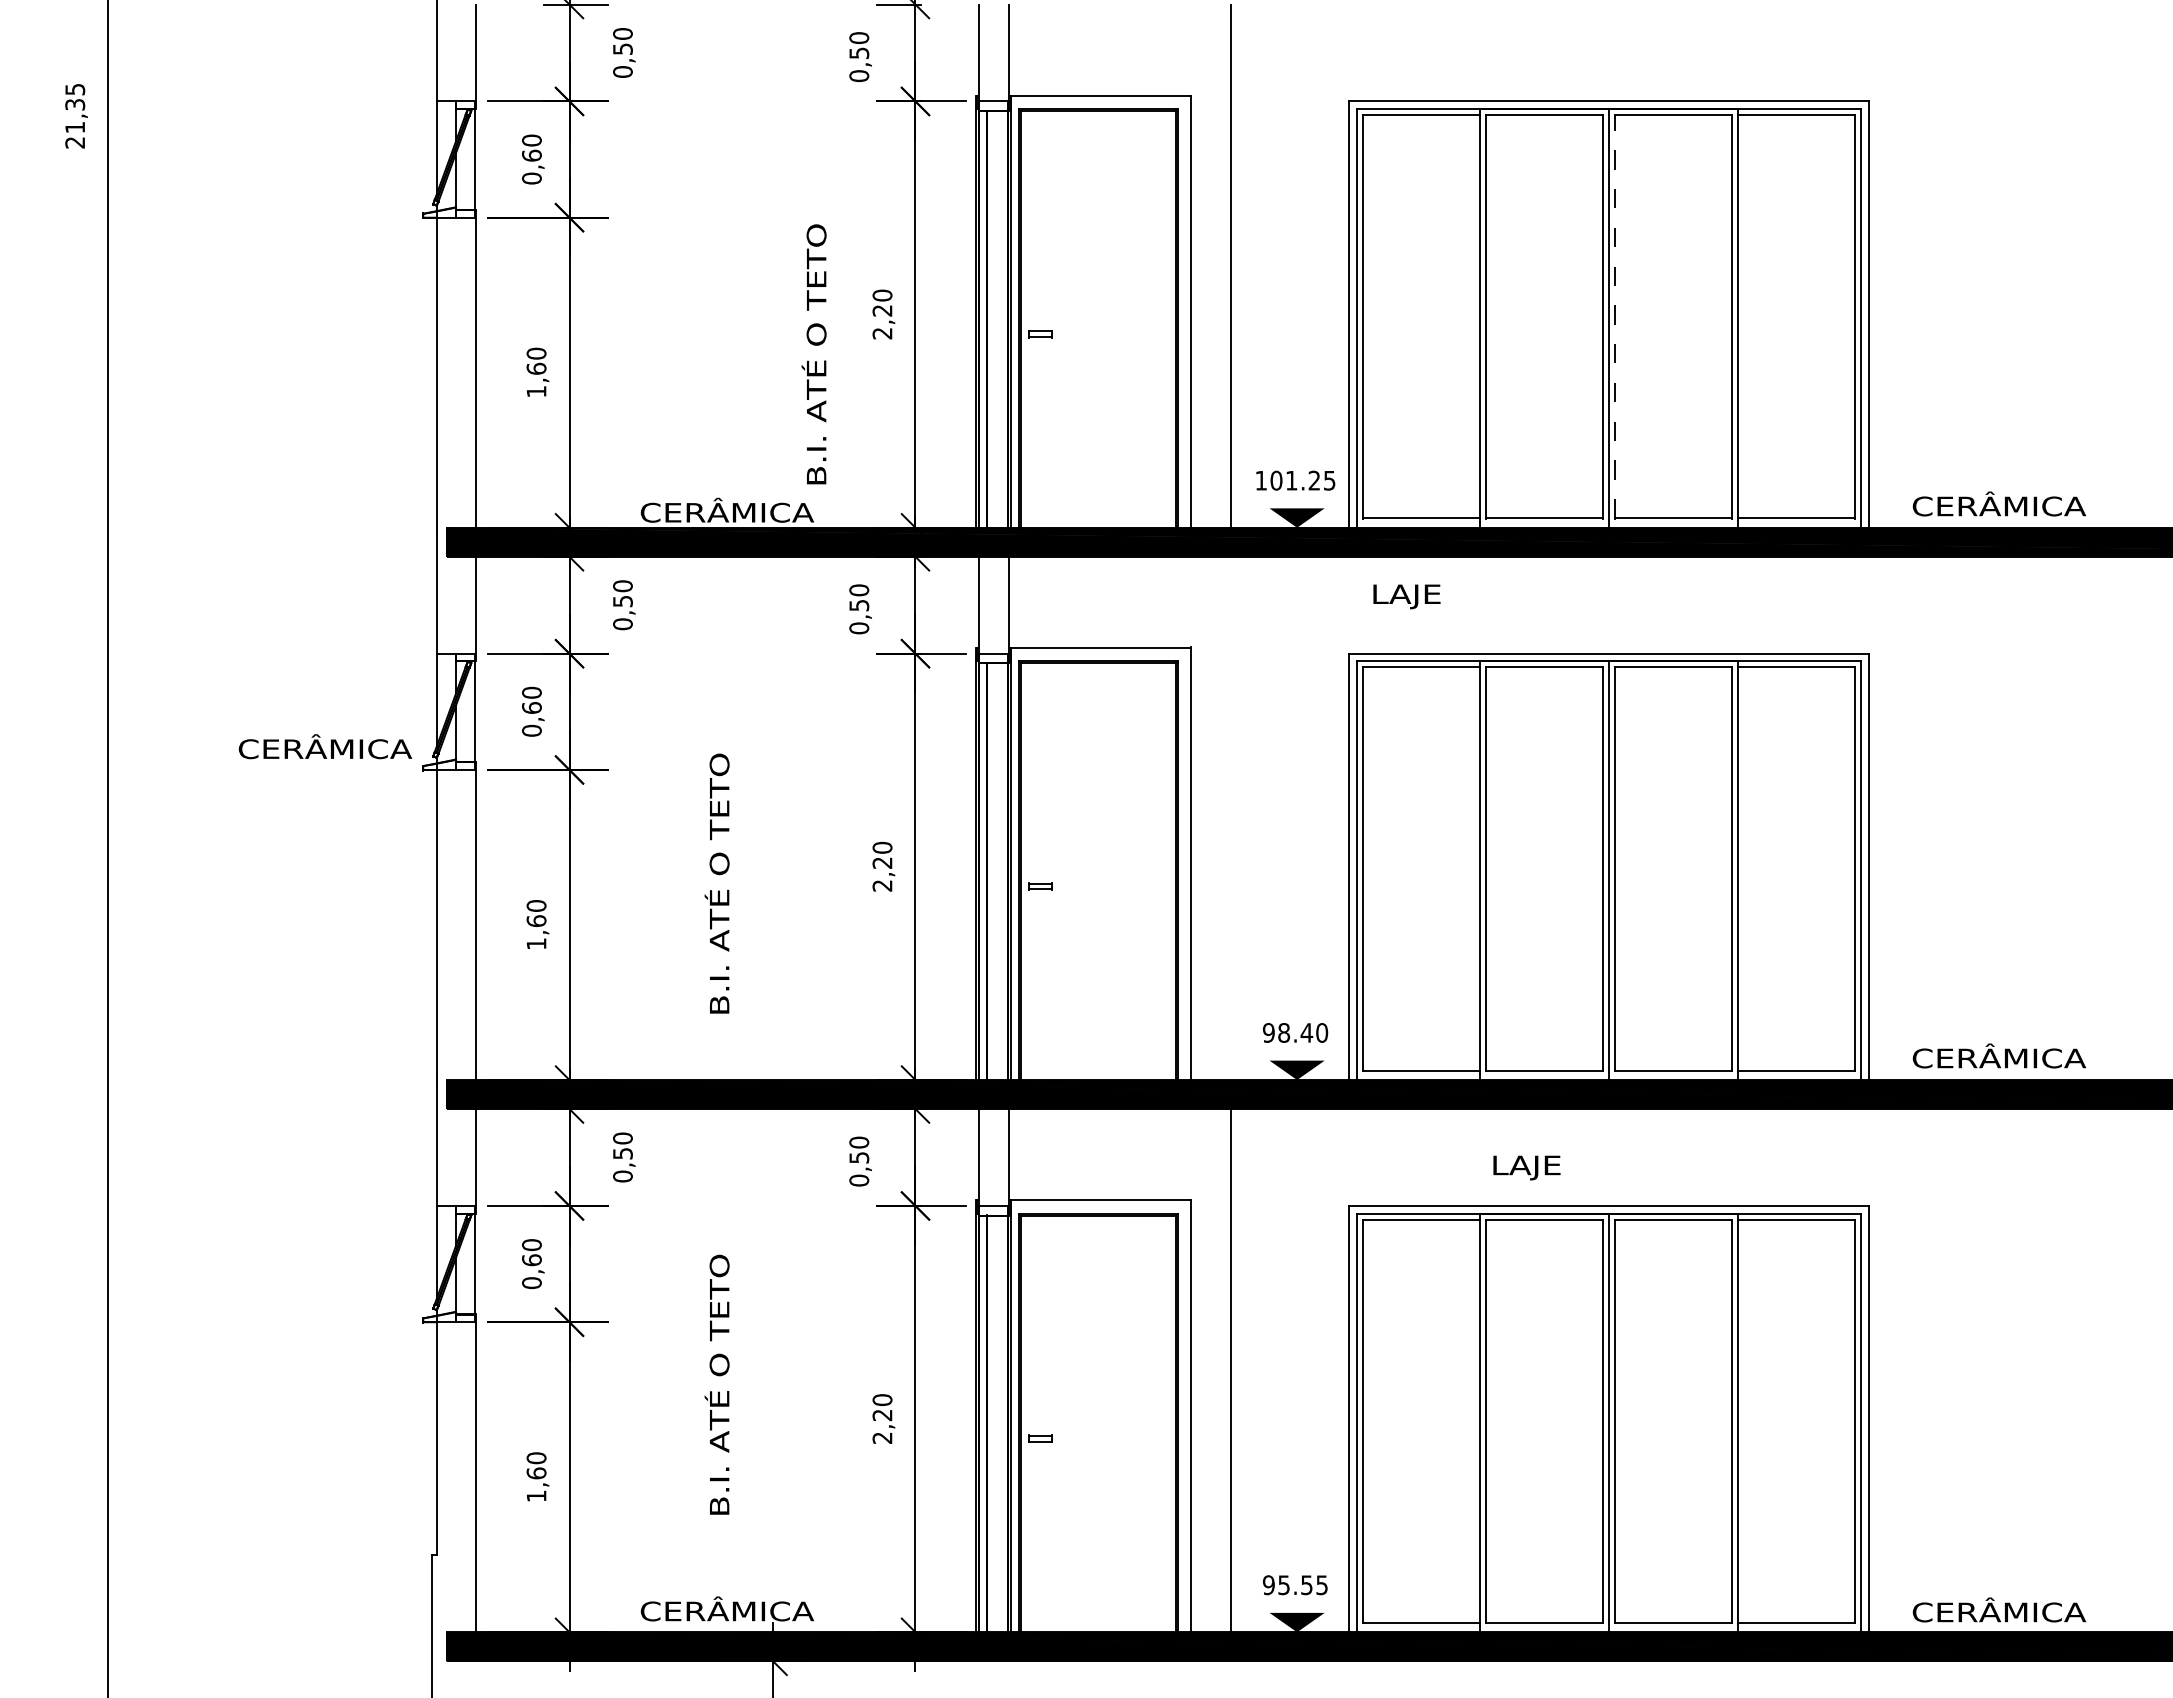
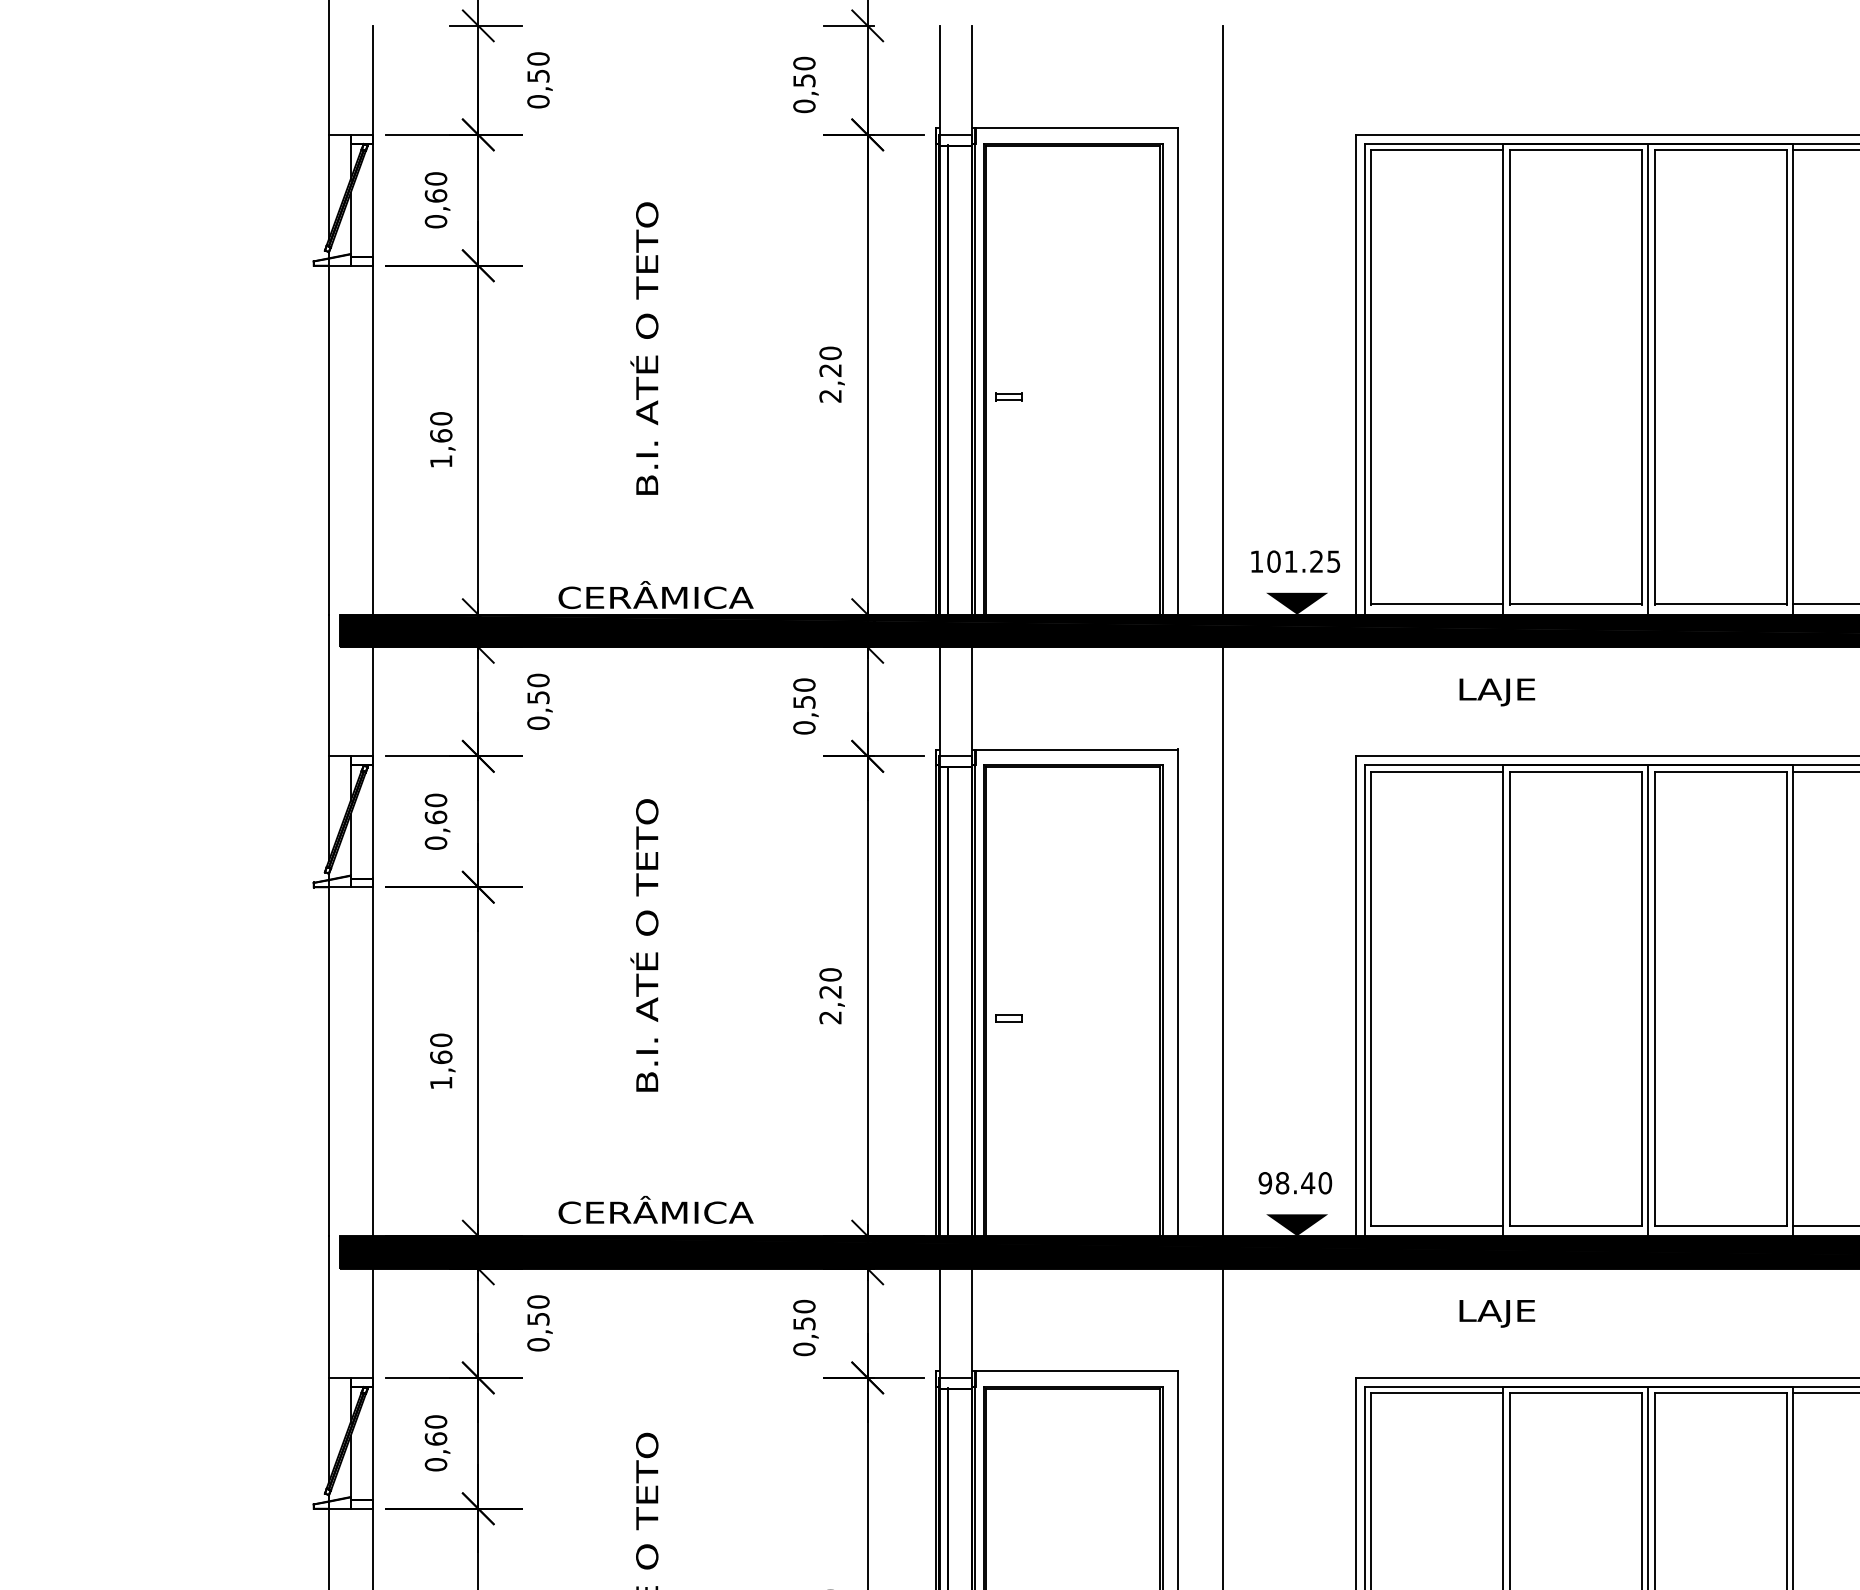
line: (1614, 316) -> (1654, 376), dashed -> solid
text: (813, 354) -> (643, 348), moved
text: (1406, 596) -> (1496, 692), moved
text: (325, 746) -> (656, 1209), moved
line: (1230, 818) -> (1222, 941), added
text: (716, 883) -> (643, 945), moved
text: (1526, 1167) -> (1496, 1313), moved

